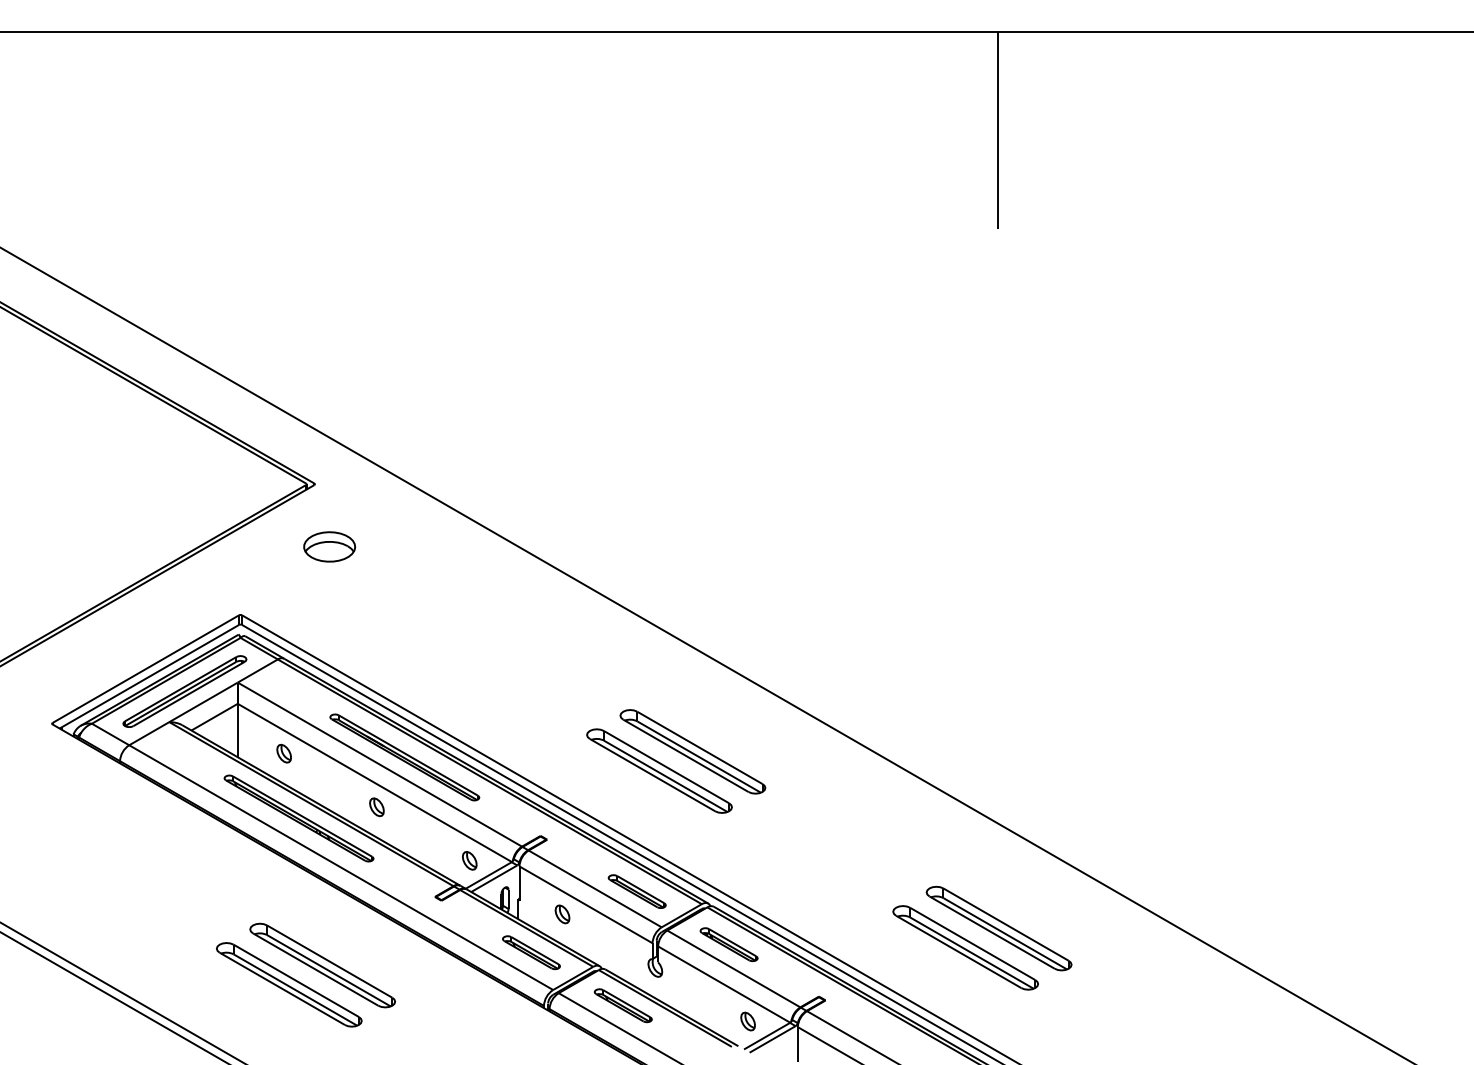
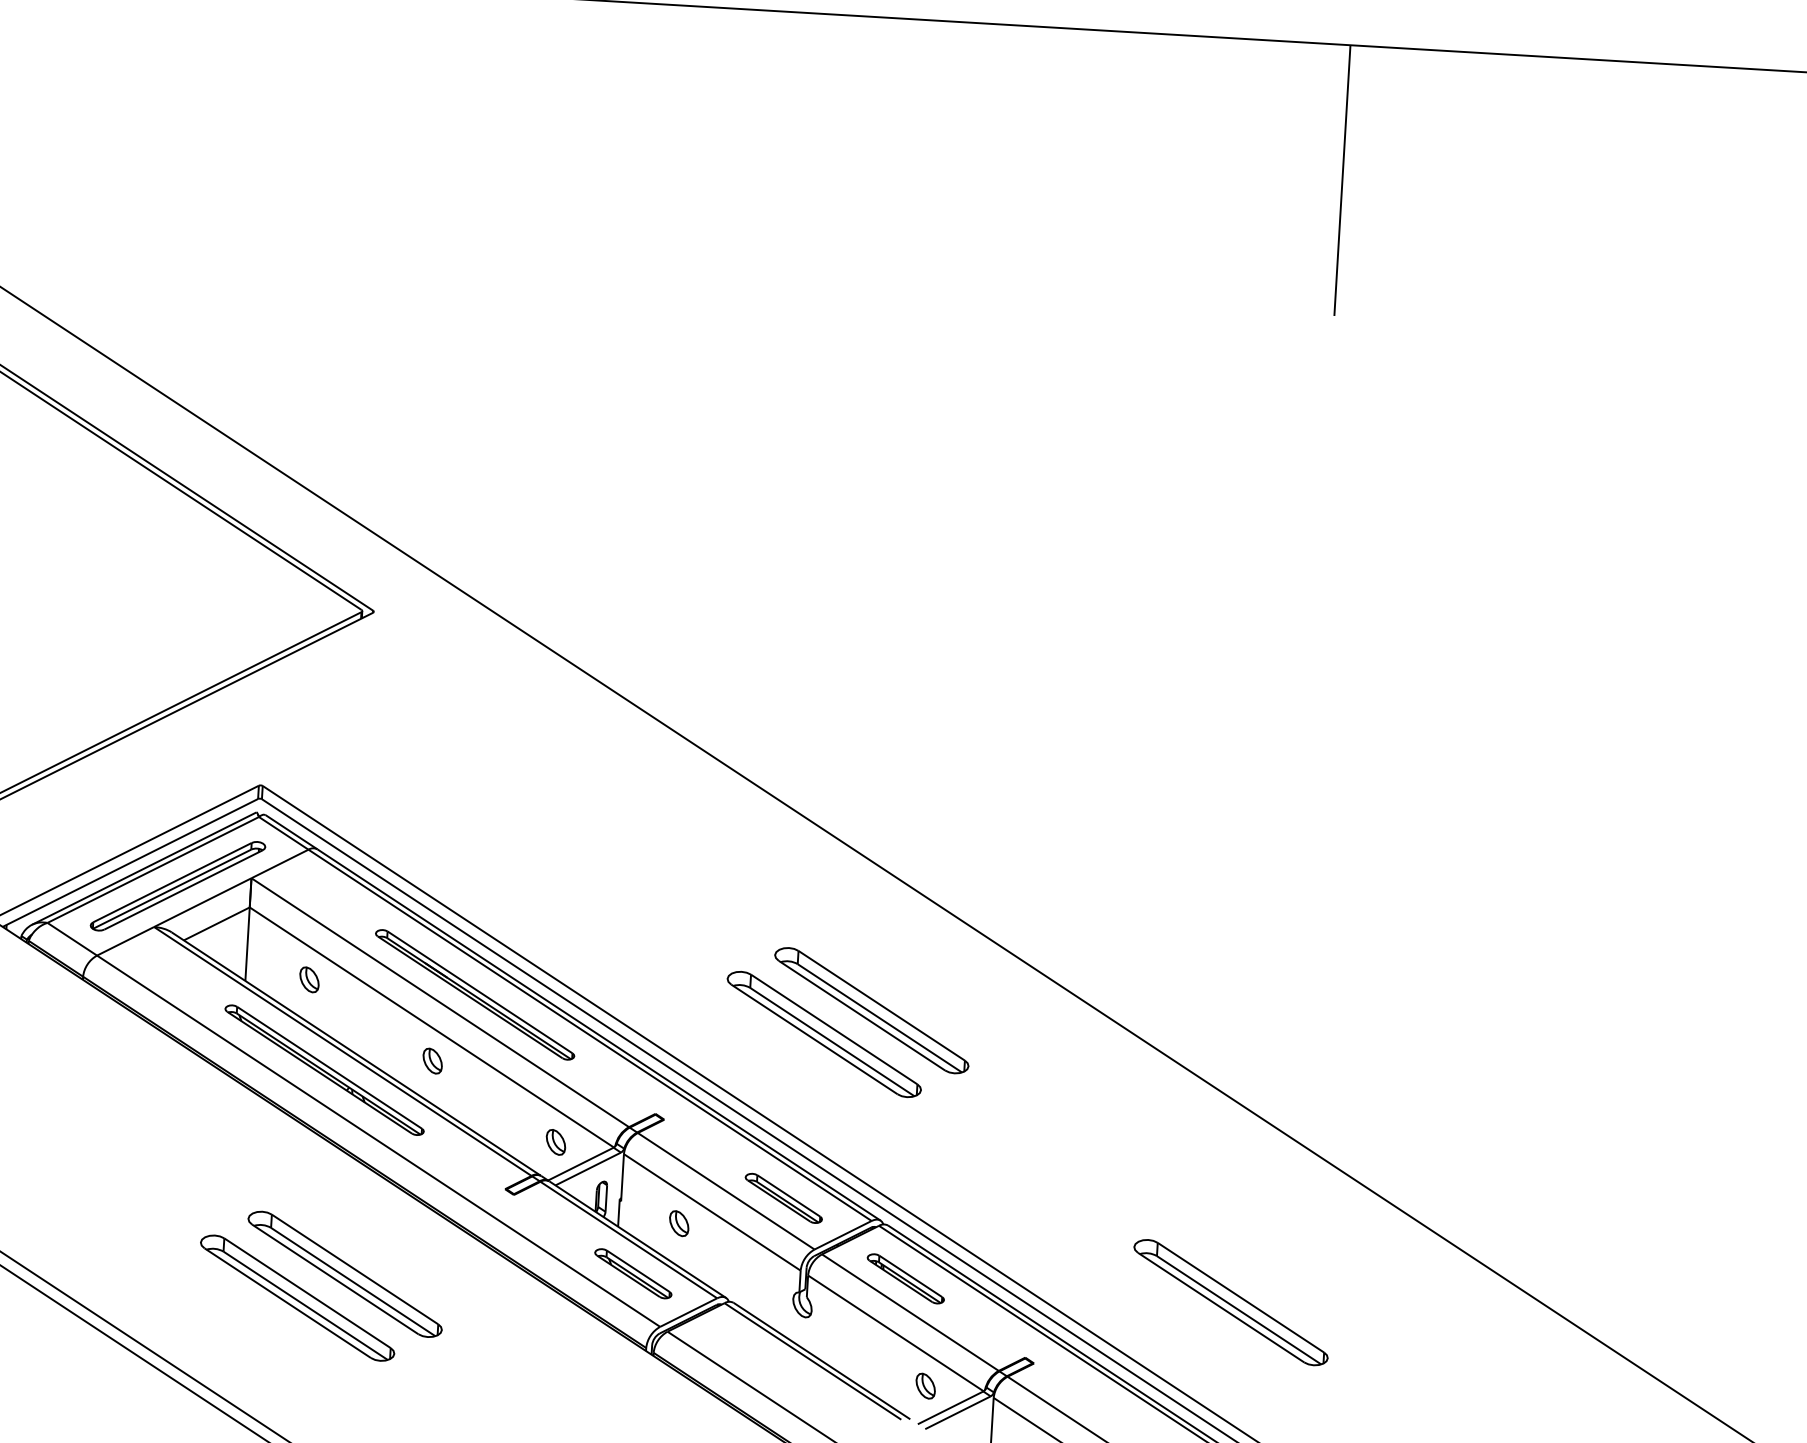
part: (329, 546) -> (388, 698), removed
part: (998, 928) -> (1277, 1278), removed
part: (622, 1005) -> (754, 1353), removed

